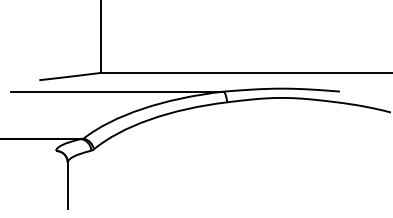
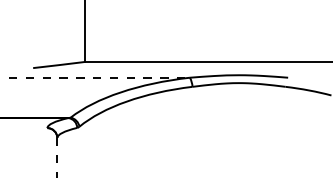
line: (118, 91) -> (100, 77), solid -> dashed
line: (68, 185) -> (57, 157), solid -> dashed

